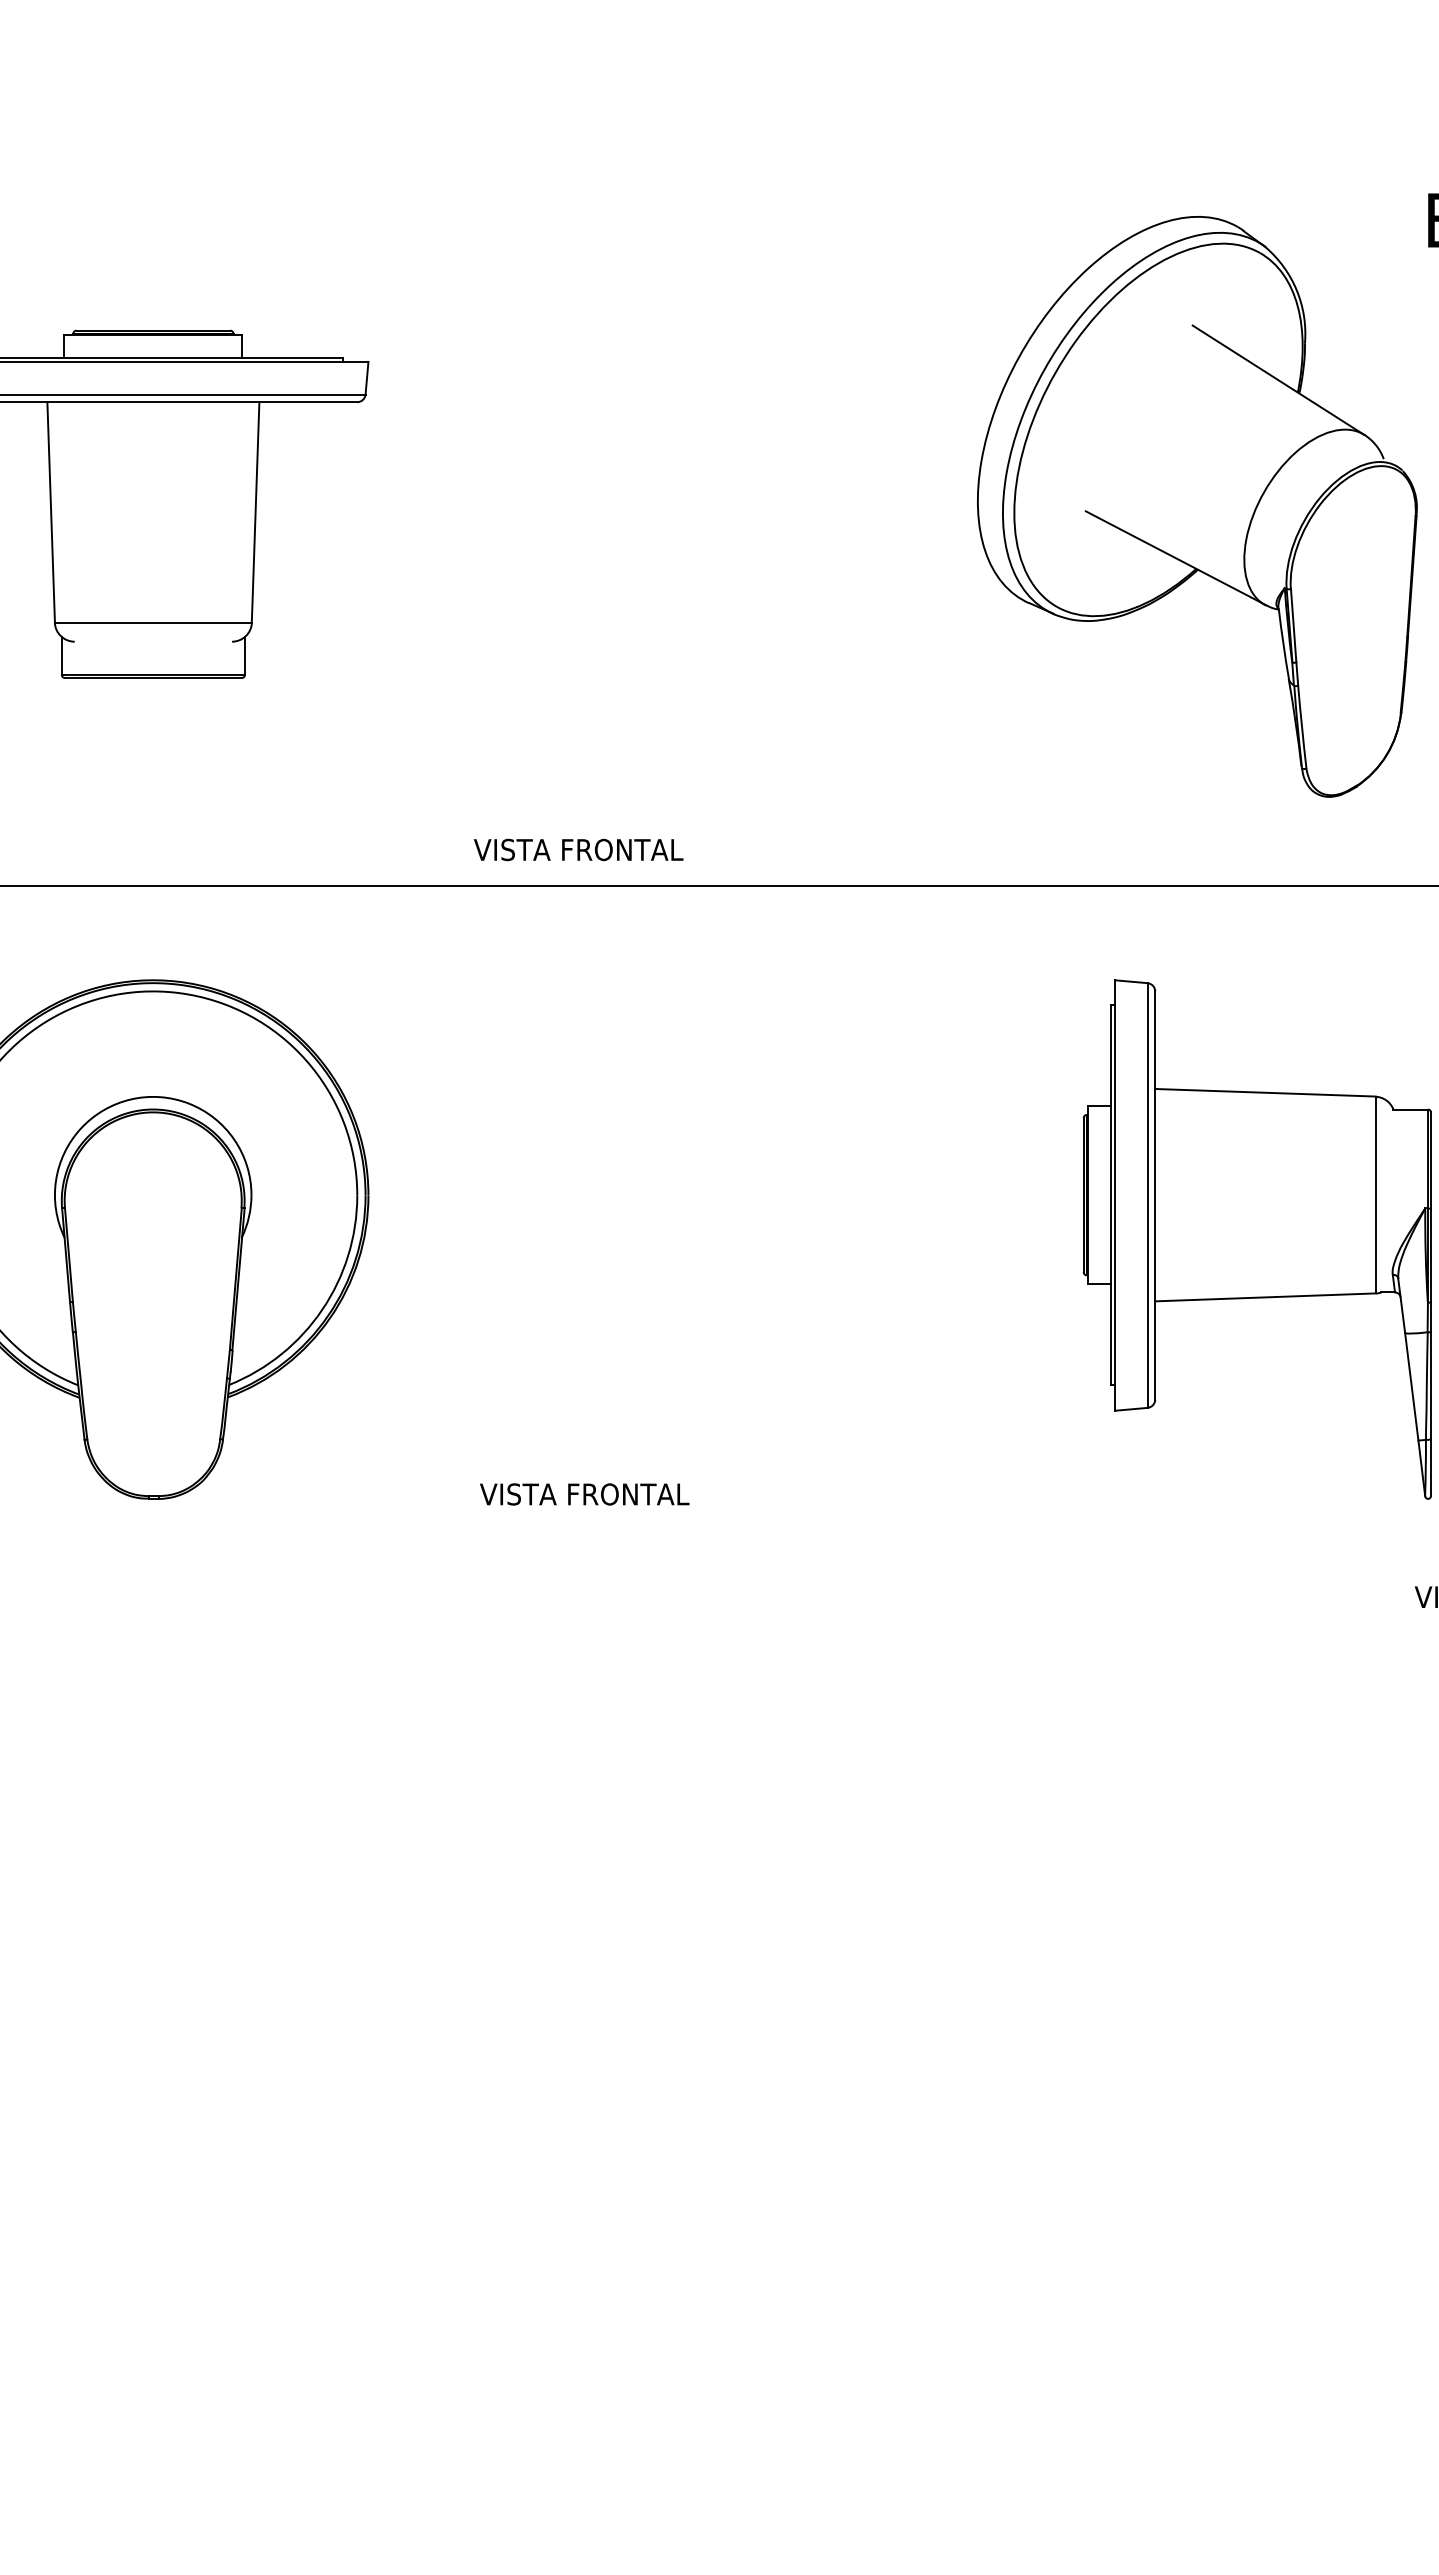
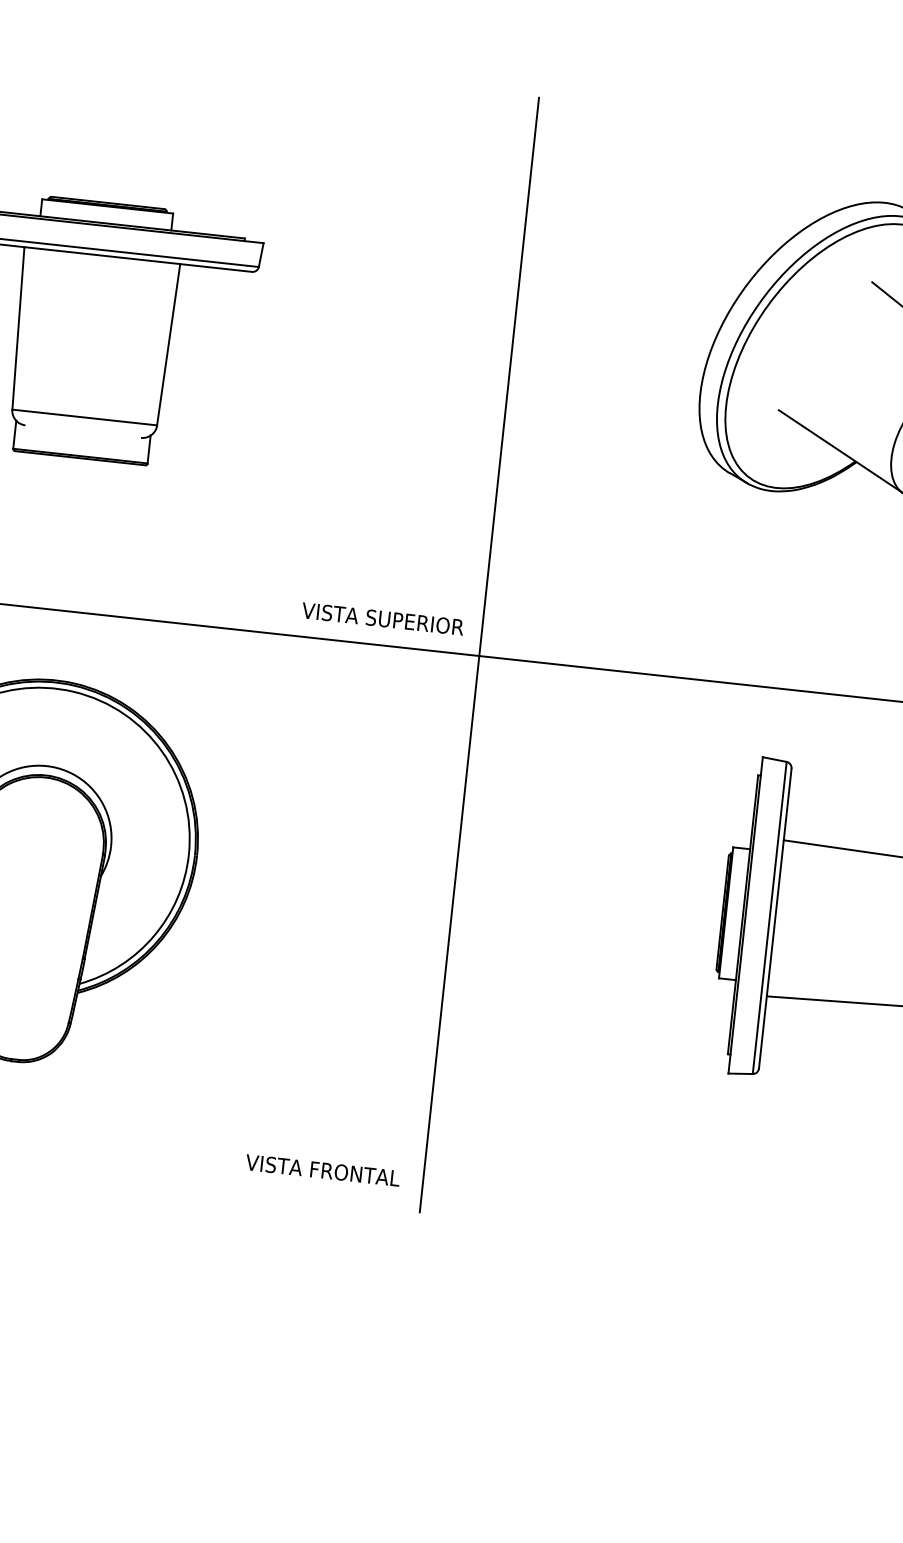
text: (627, 849) -> (415, 622), VISTA FRONTAL -> VISTA SUPERIOR
line: (718, 884) -> (479, 655), added
text: (584, 1494) -> (322, 1170), moved

